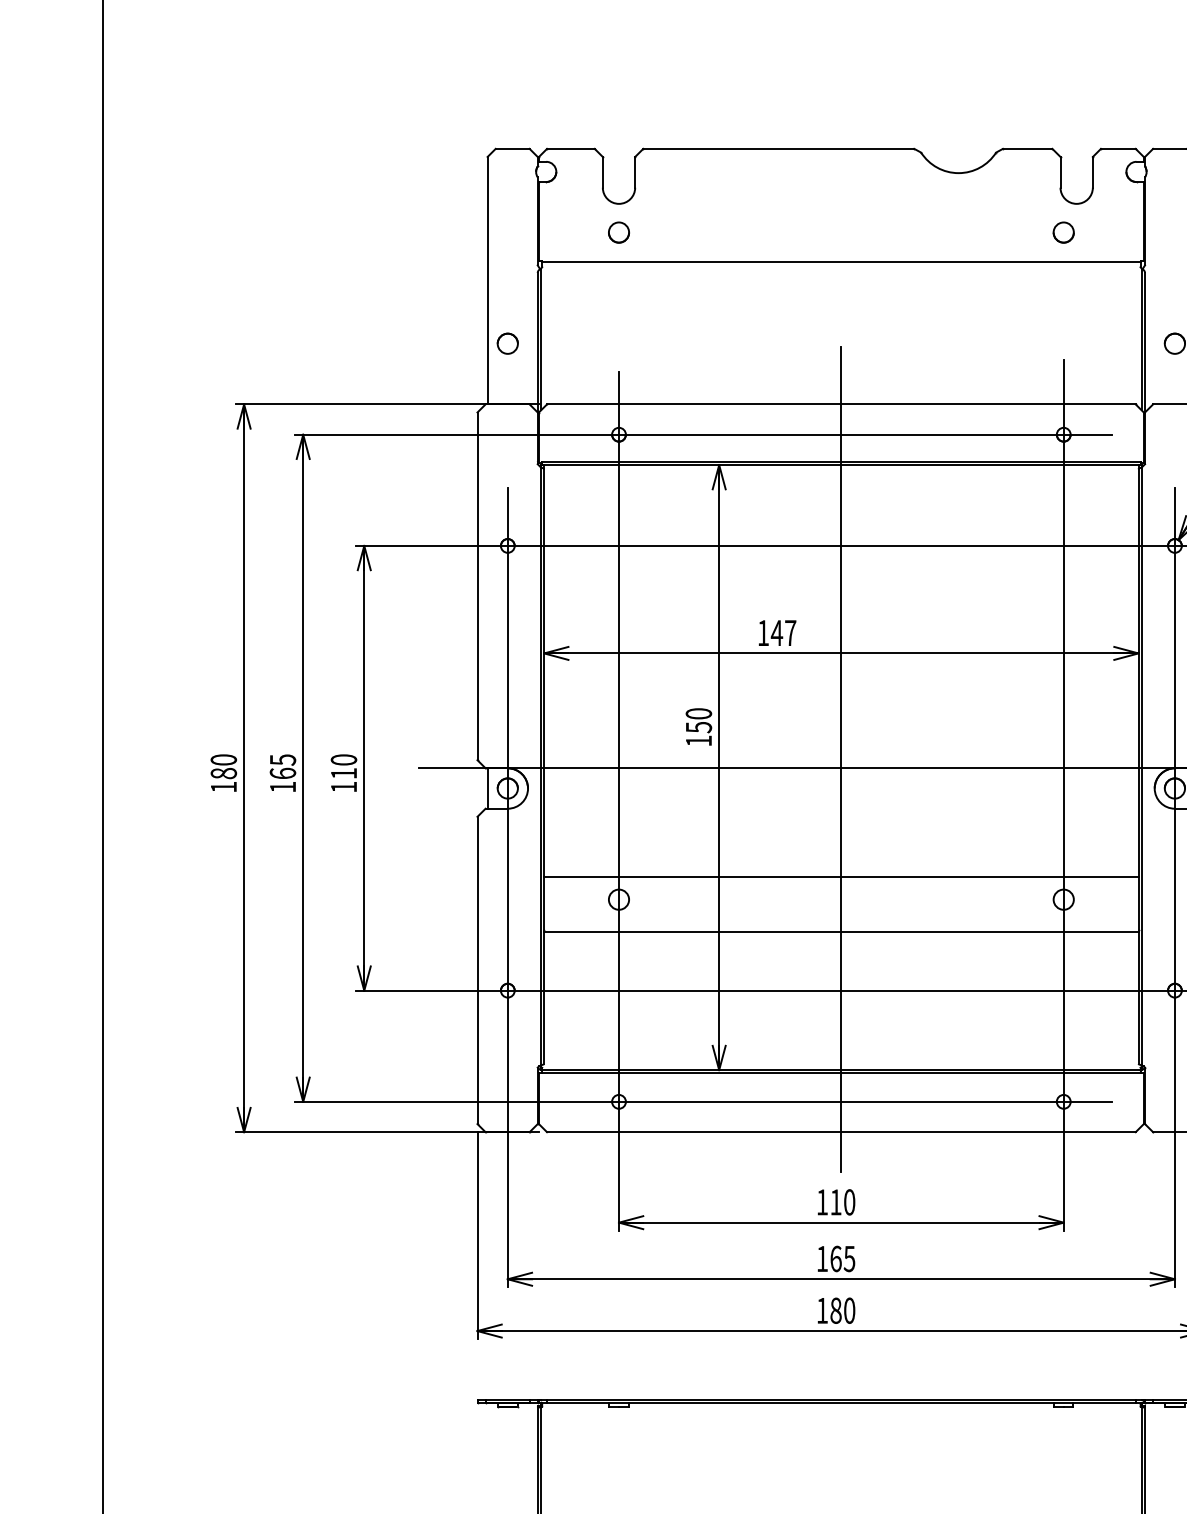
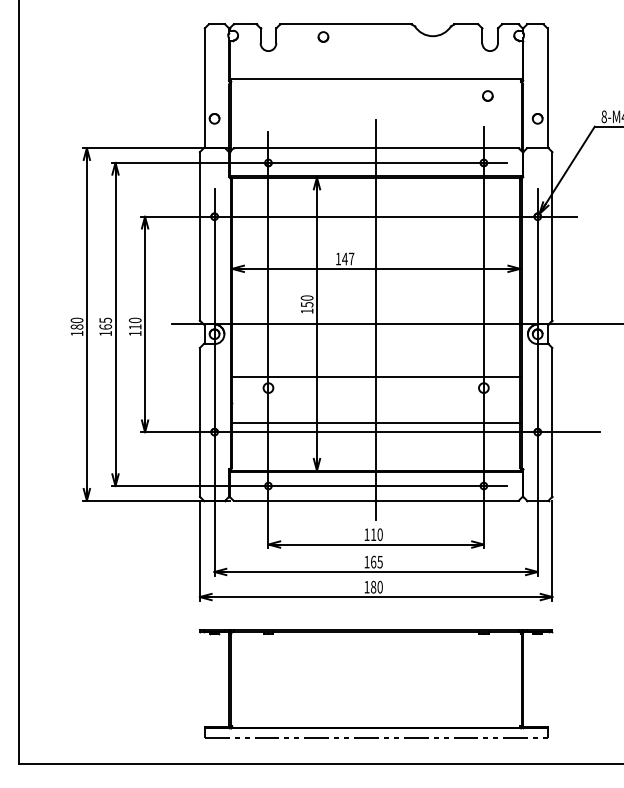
part: (619, 231) -> (323, 36), moved
circle: (1062, 231) -> (487, 95), moved
line: (842, 931) -> (376, 422), moved

